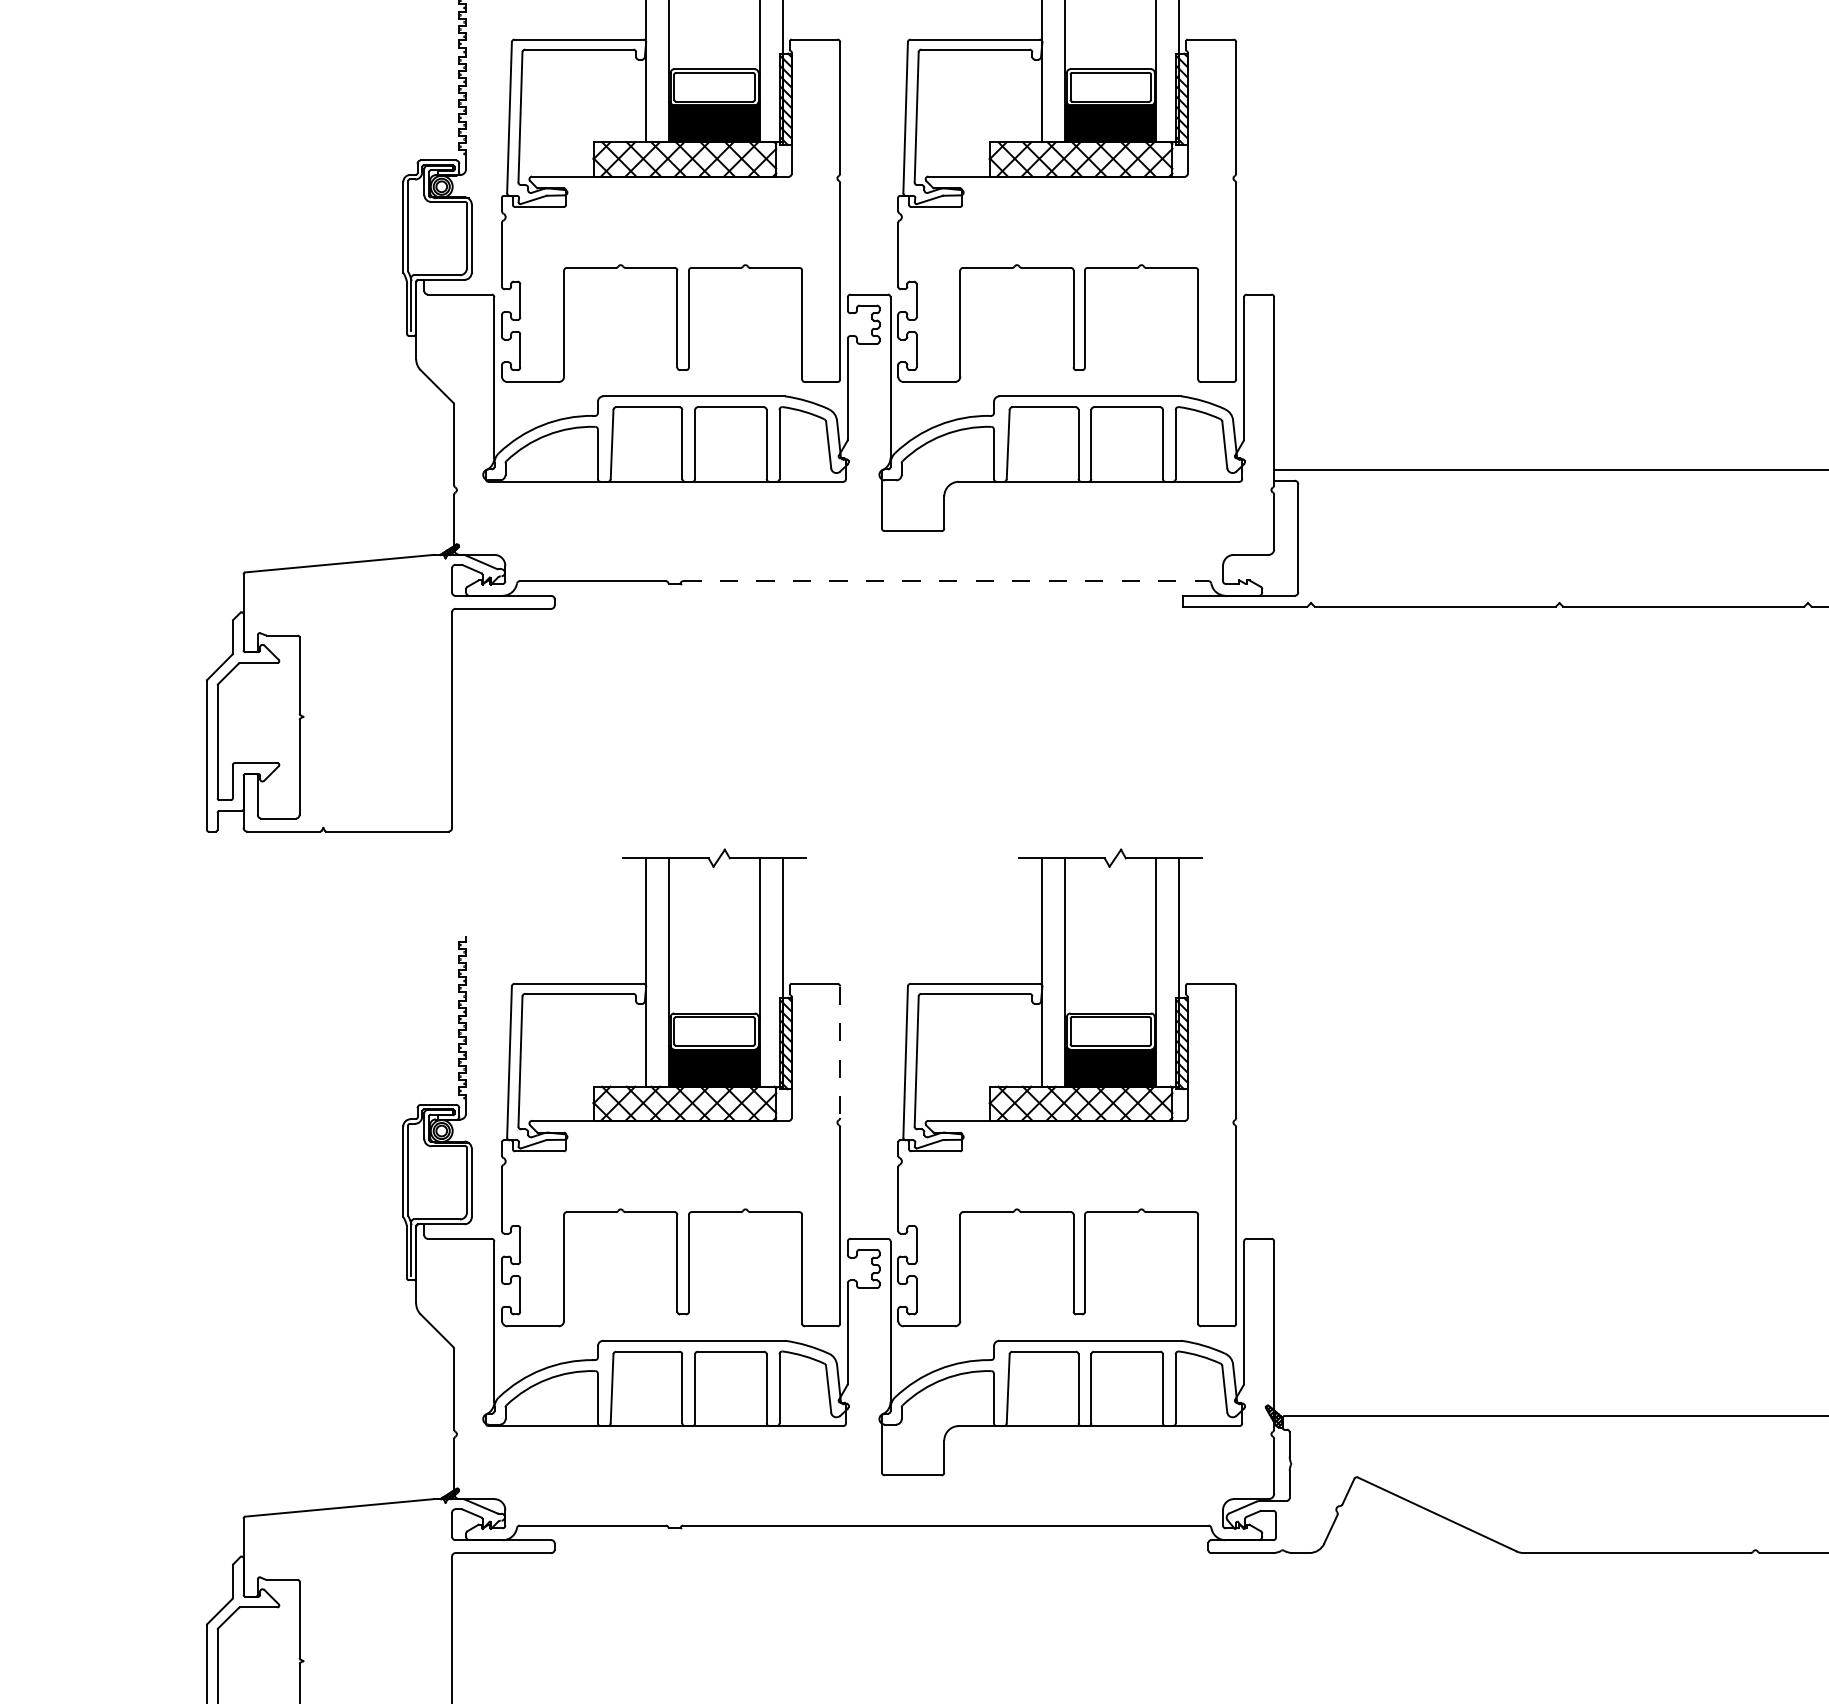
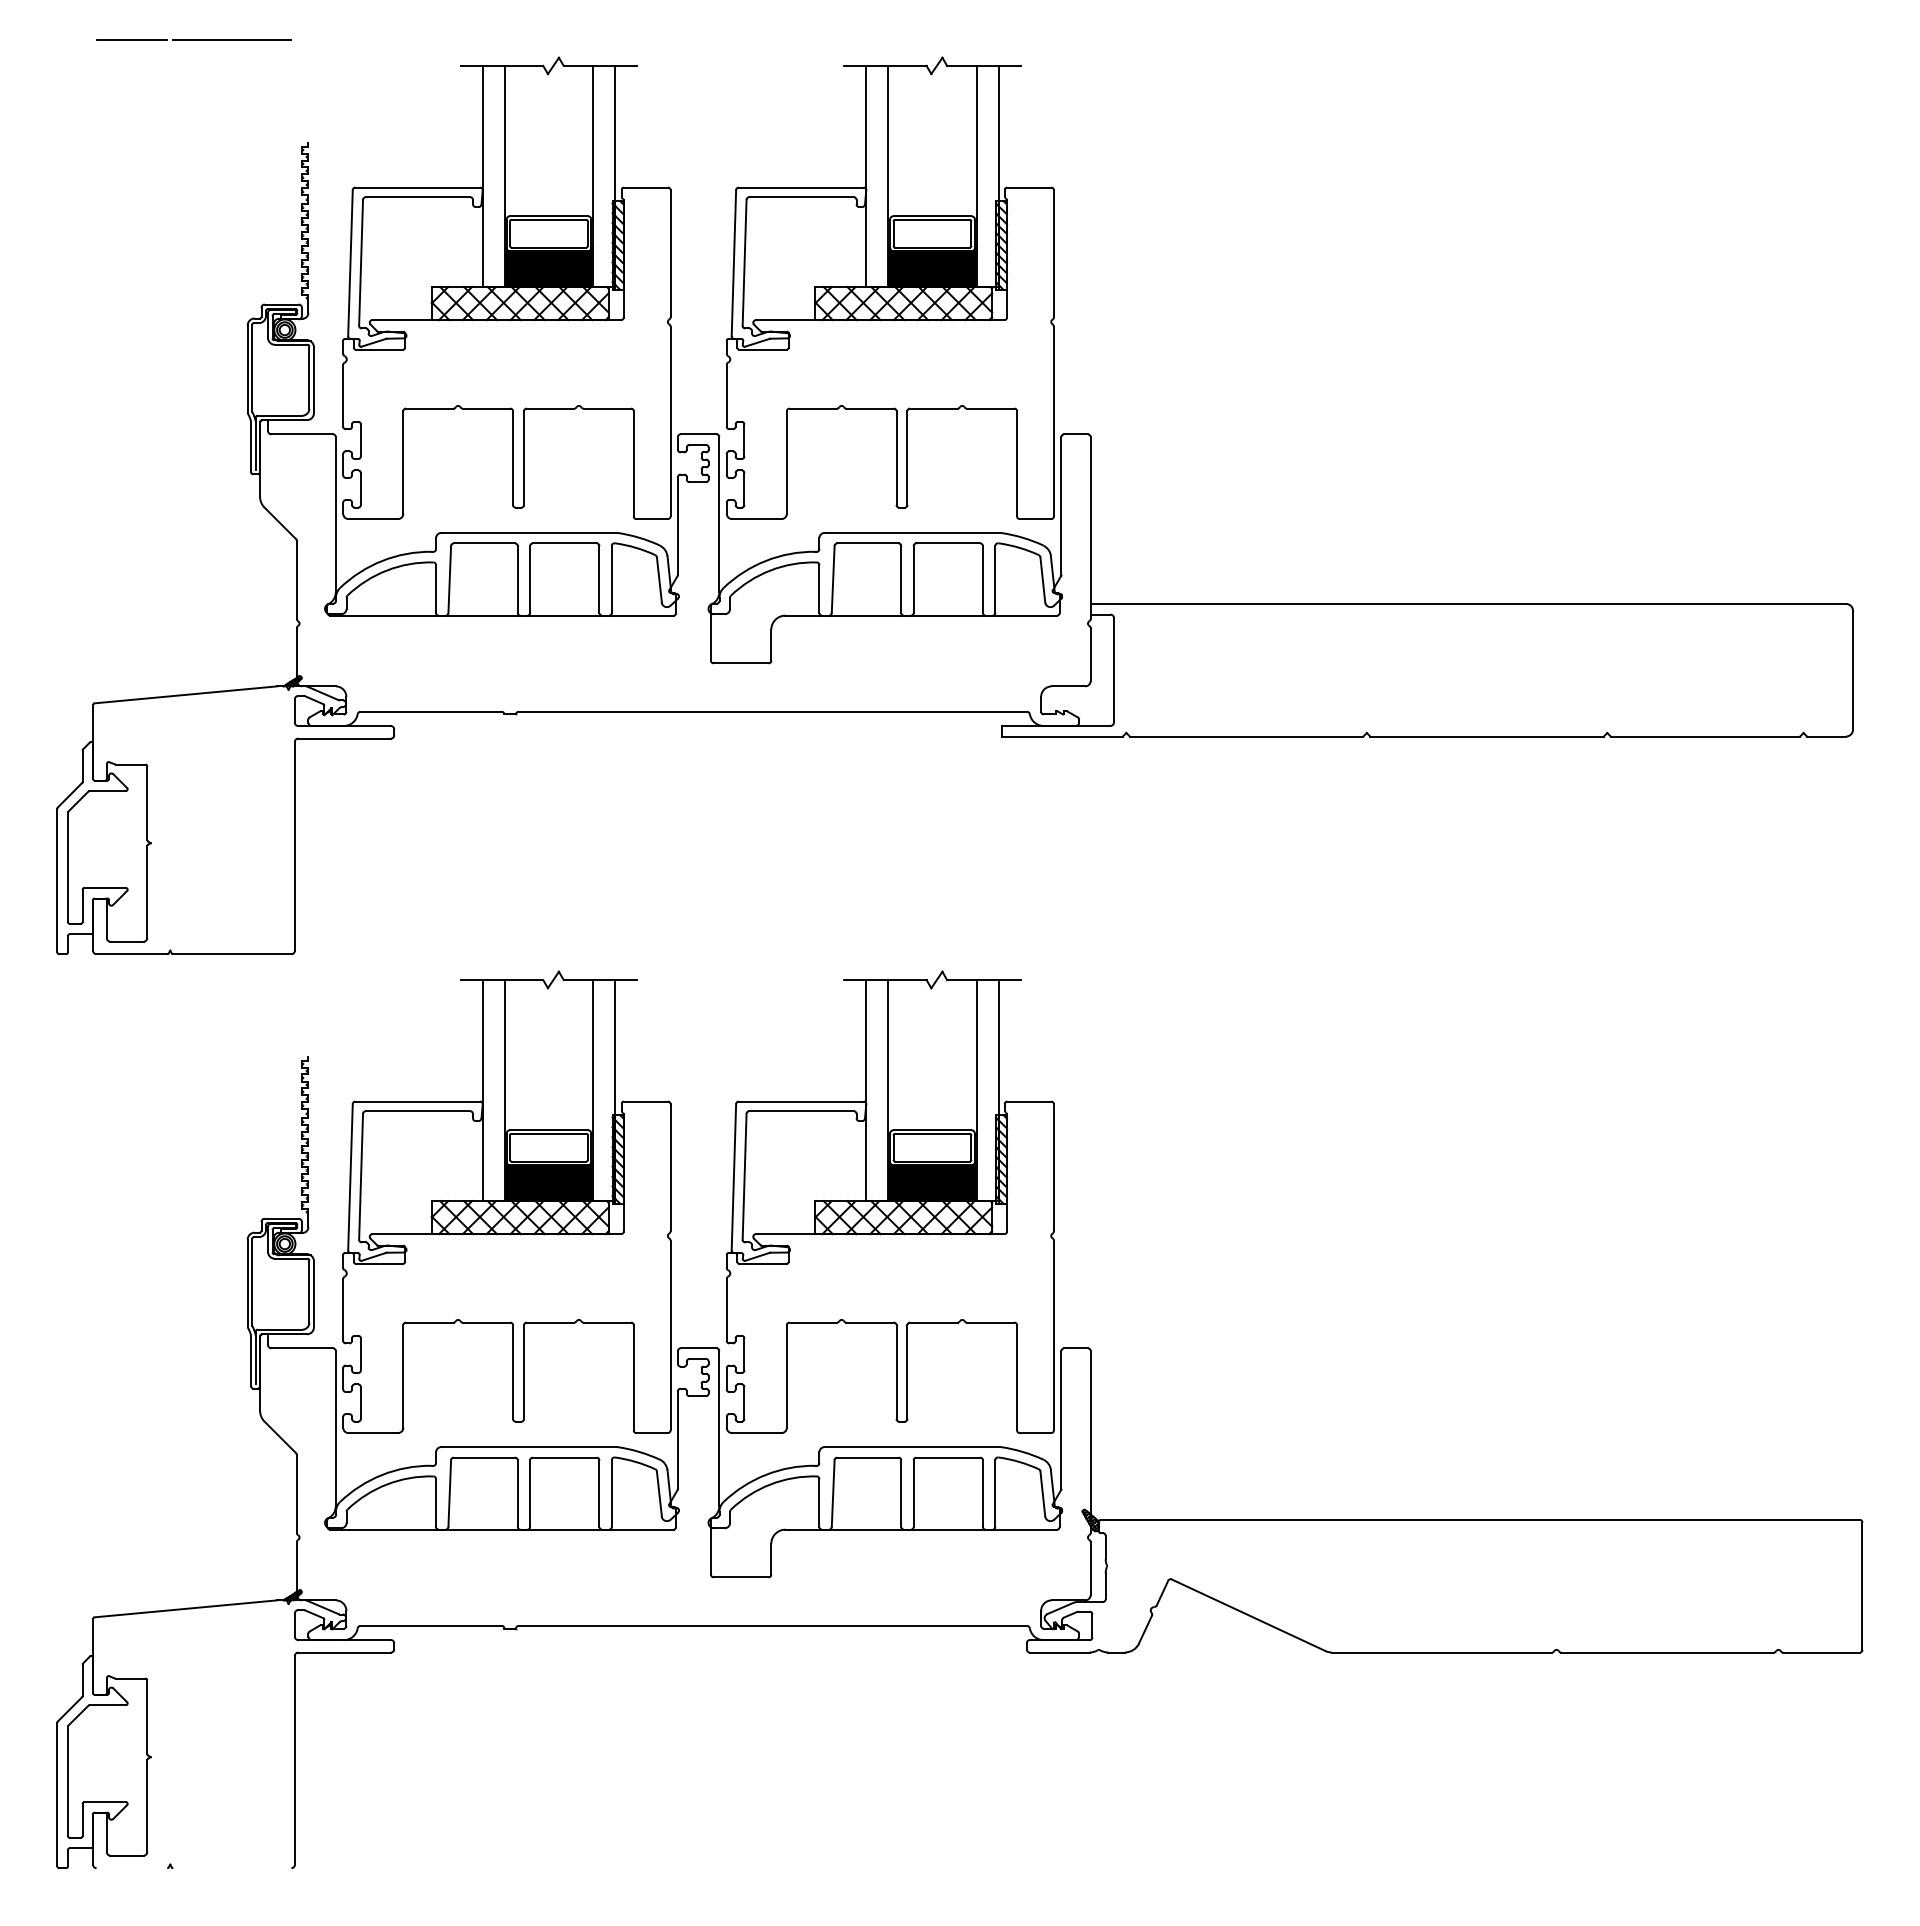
line: (946, 580) -> (773, 711), dashed -> solid
line: (840, 1051) -> (670, 1167), dashed -> solid

